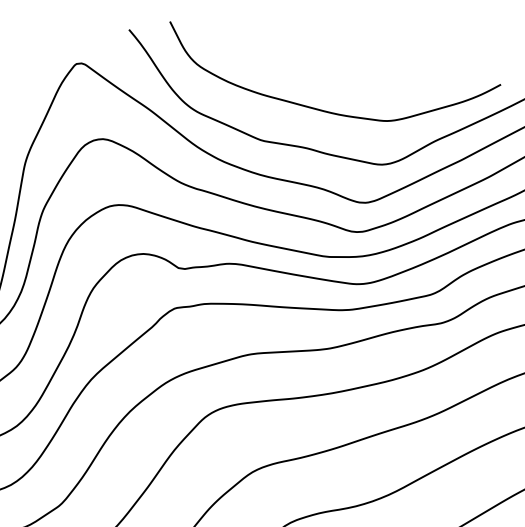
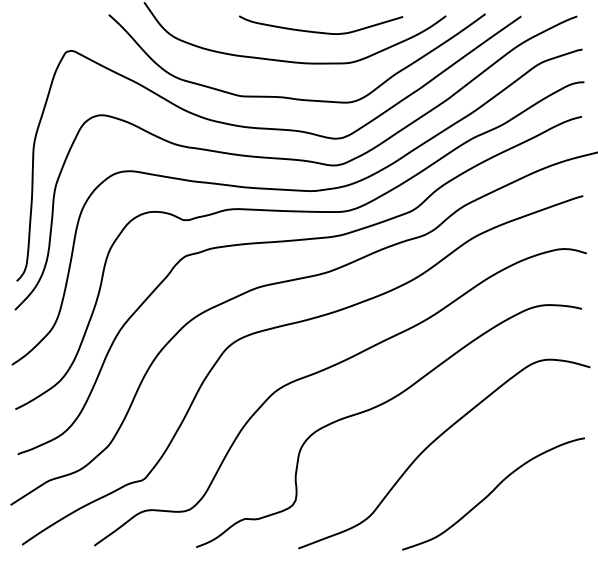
curve: (359, 81) -> (320, 31), added

